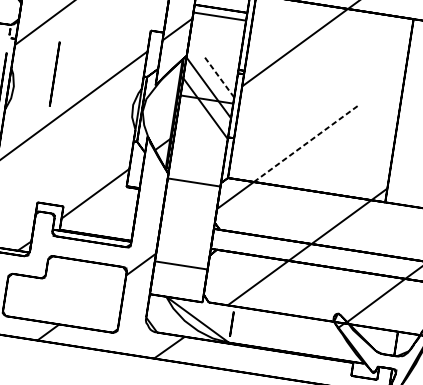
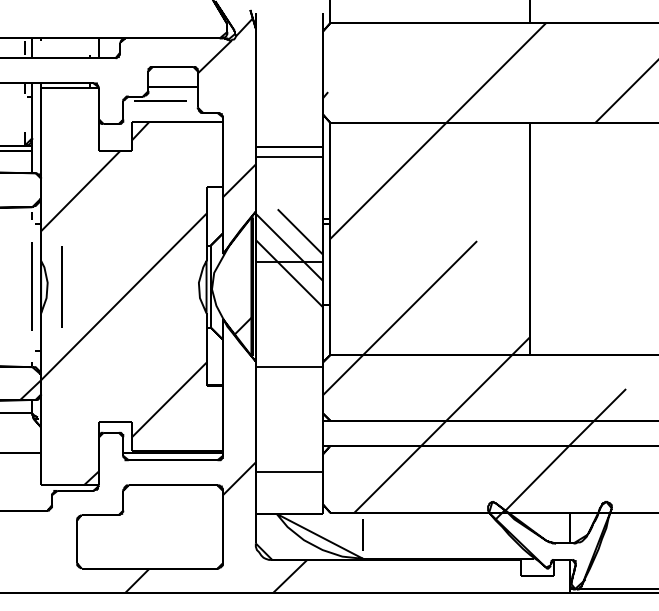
line: (54, 73) -> (61, 286), moved
line: (219, 76) -> (300, 231), dashed -> solid
line: (306, 144) -> (420, 298), dashed -> solid

